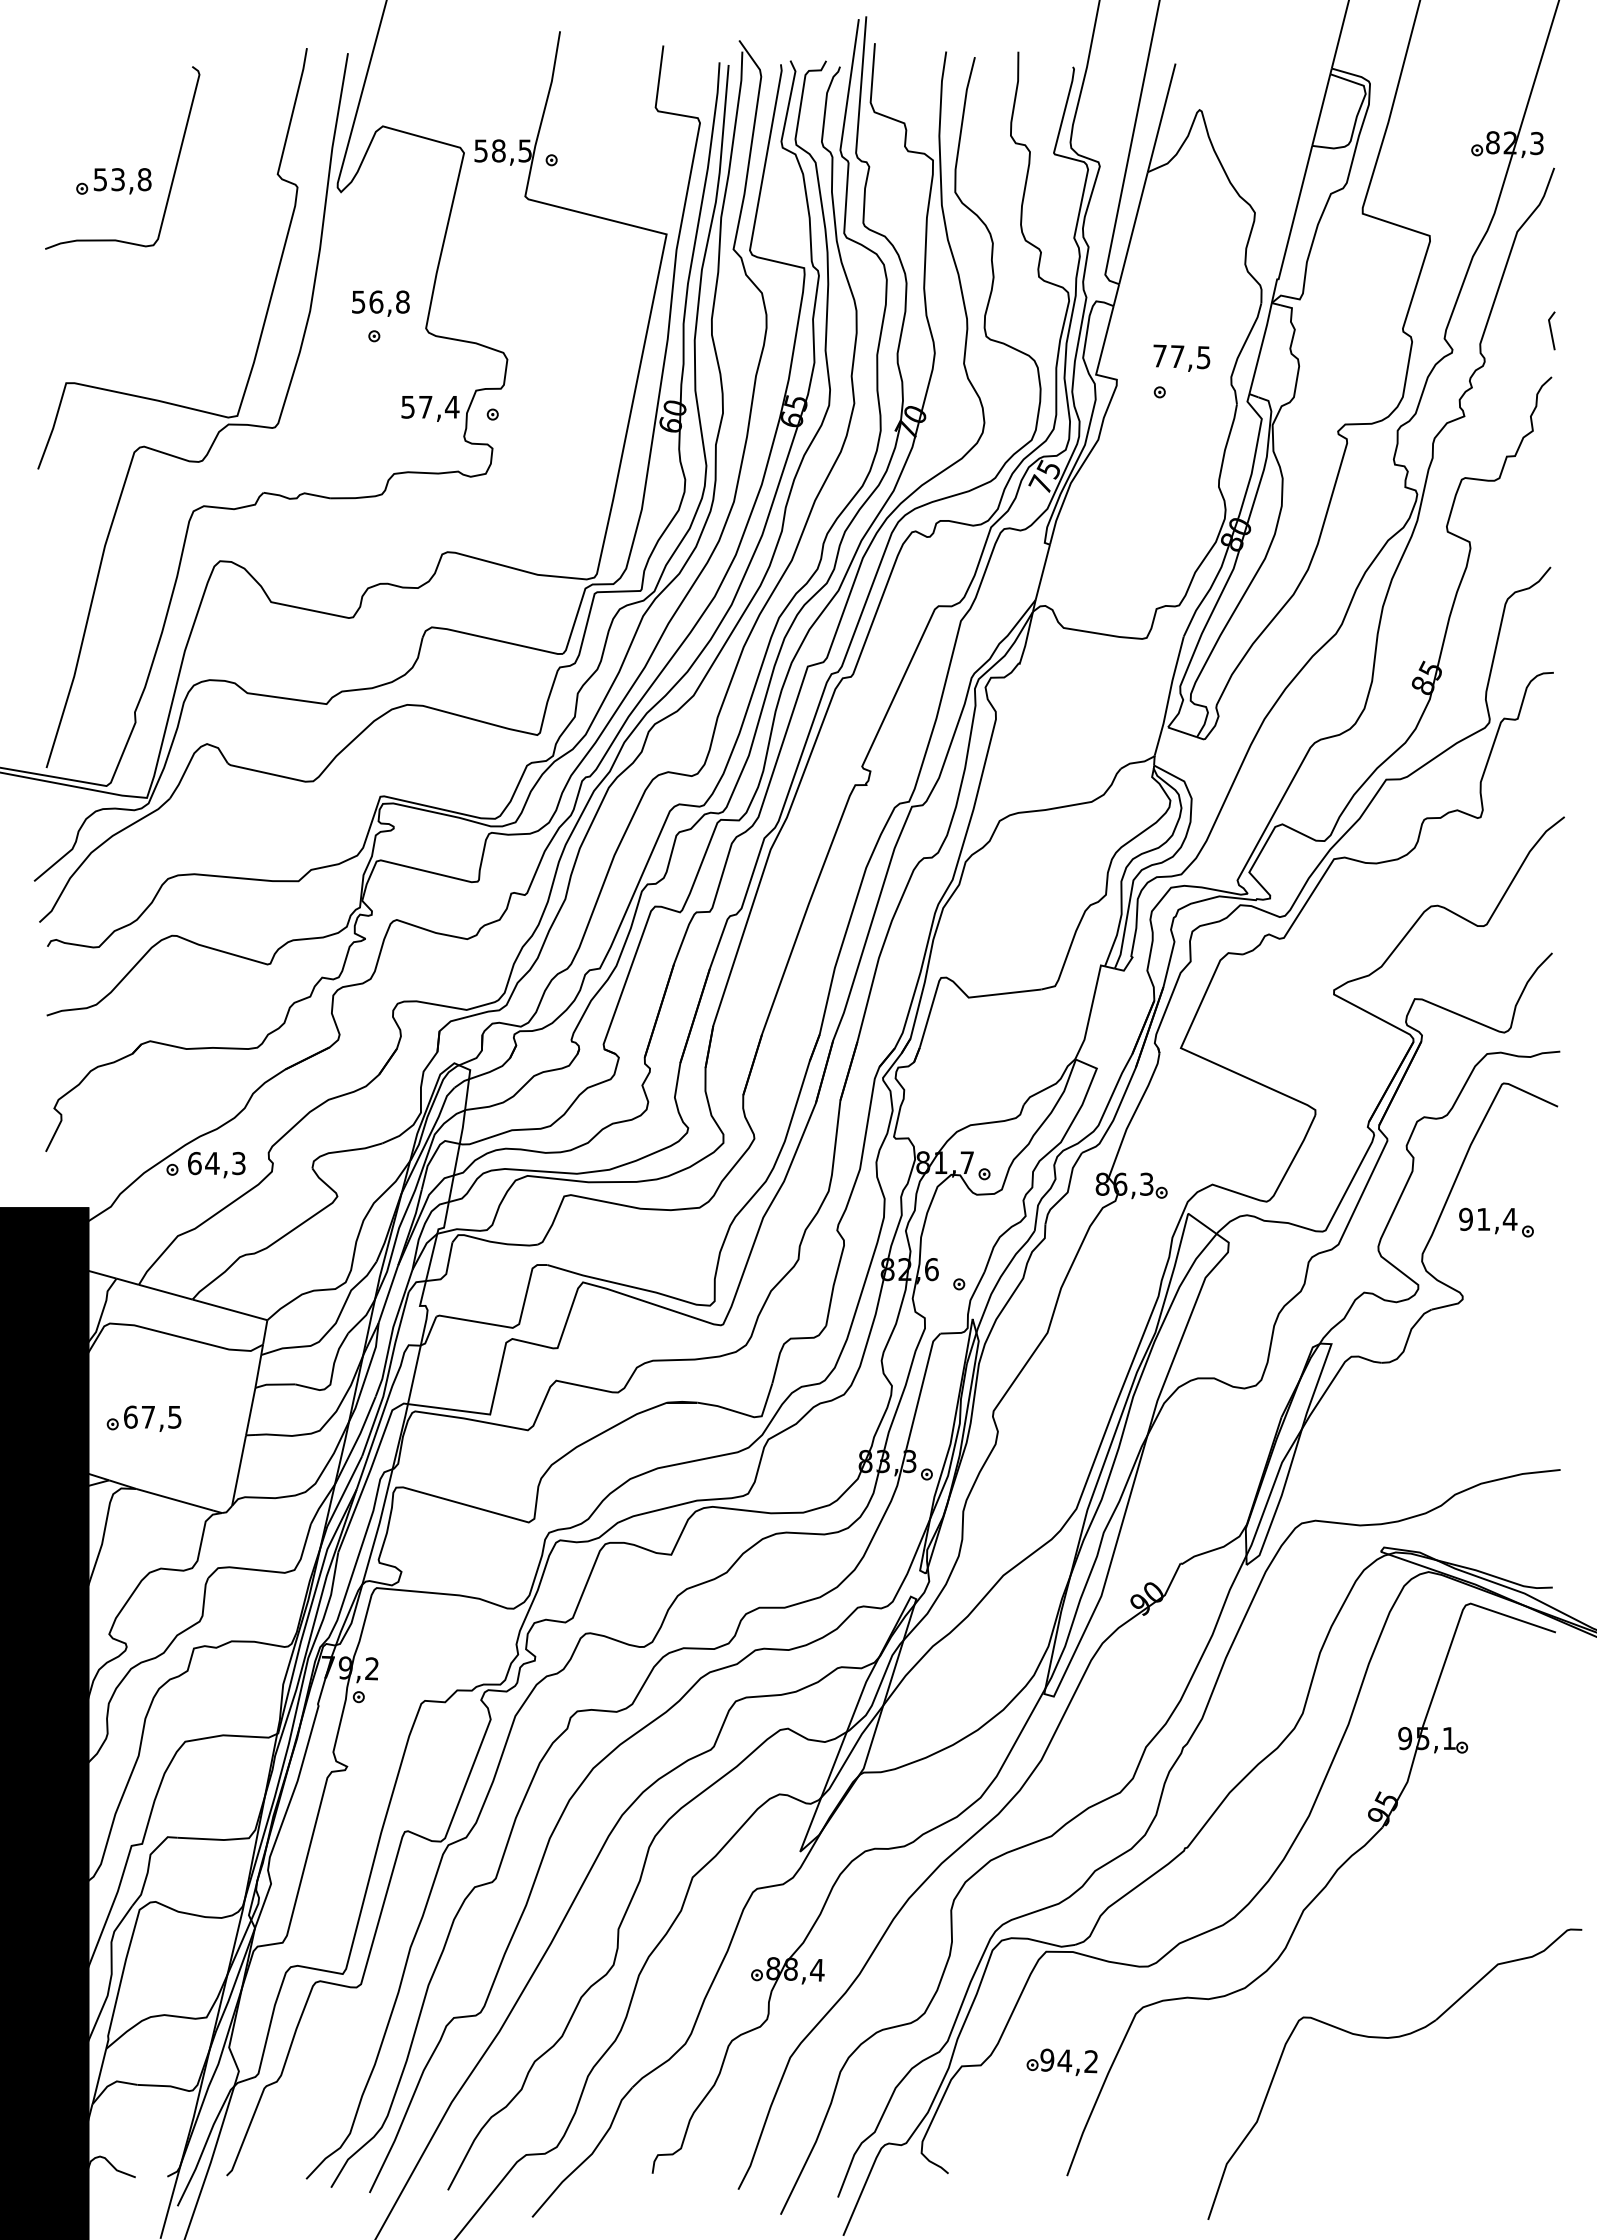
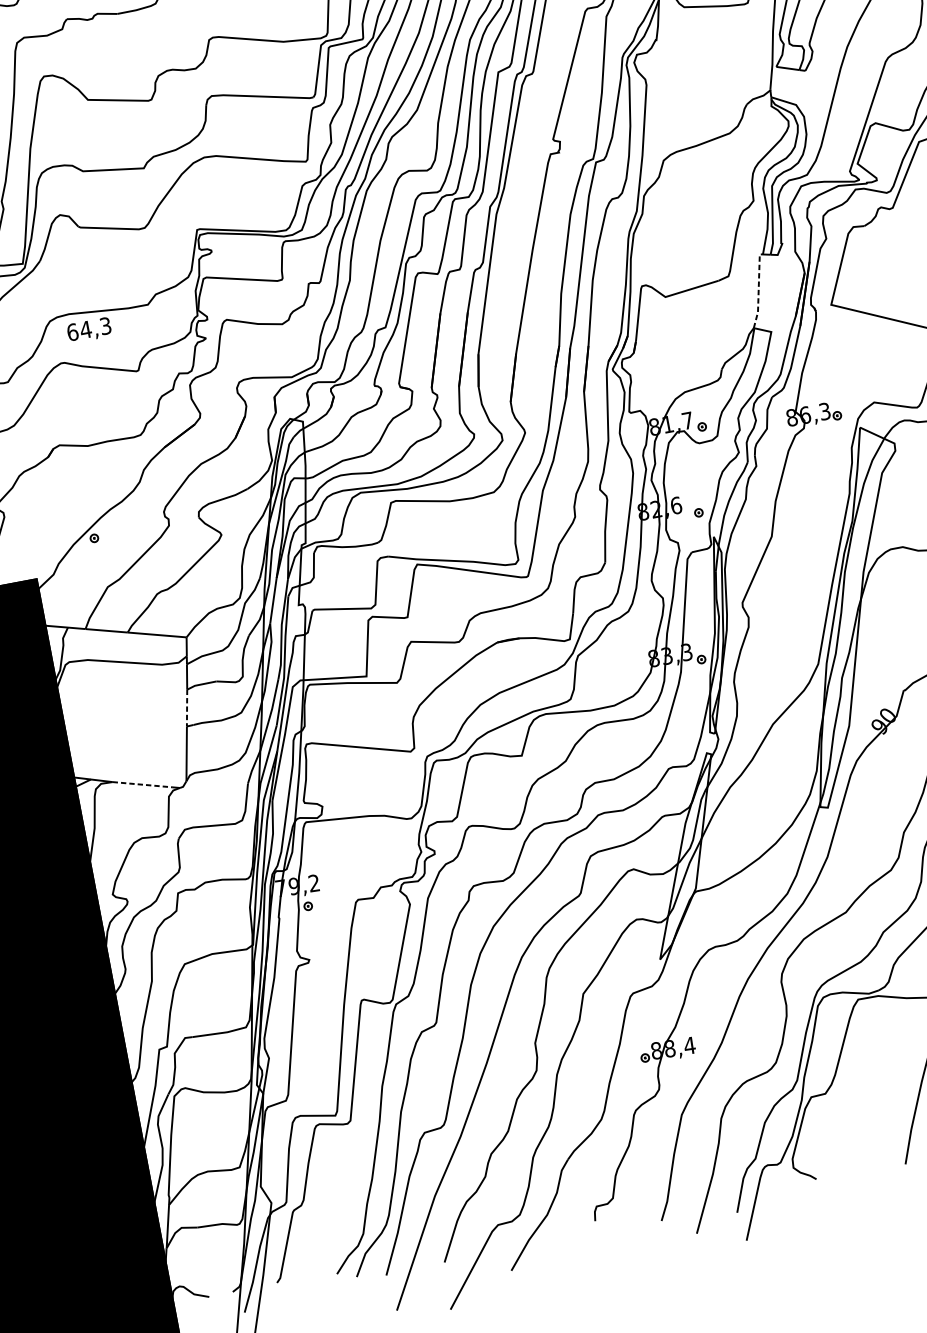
line: (1090, 1010) -> (758, 289), solid -> dashed
text: (216, 1165) -> (89, 330), moved
line: (250, 1412) -> (187, 708), solid -> dashed
part: (143, 1418) -> (107, 728), removed
line: (174, 1499) -> (142, 784), solid -> dashed
part: (1061, 2062) -> (885, 1080), removed

